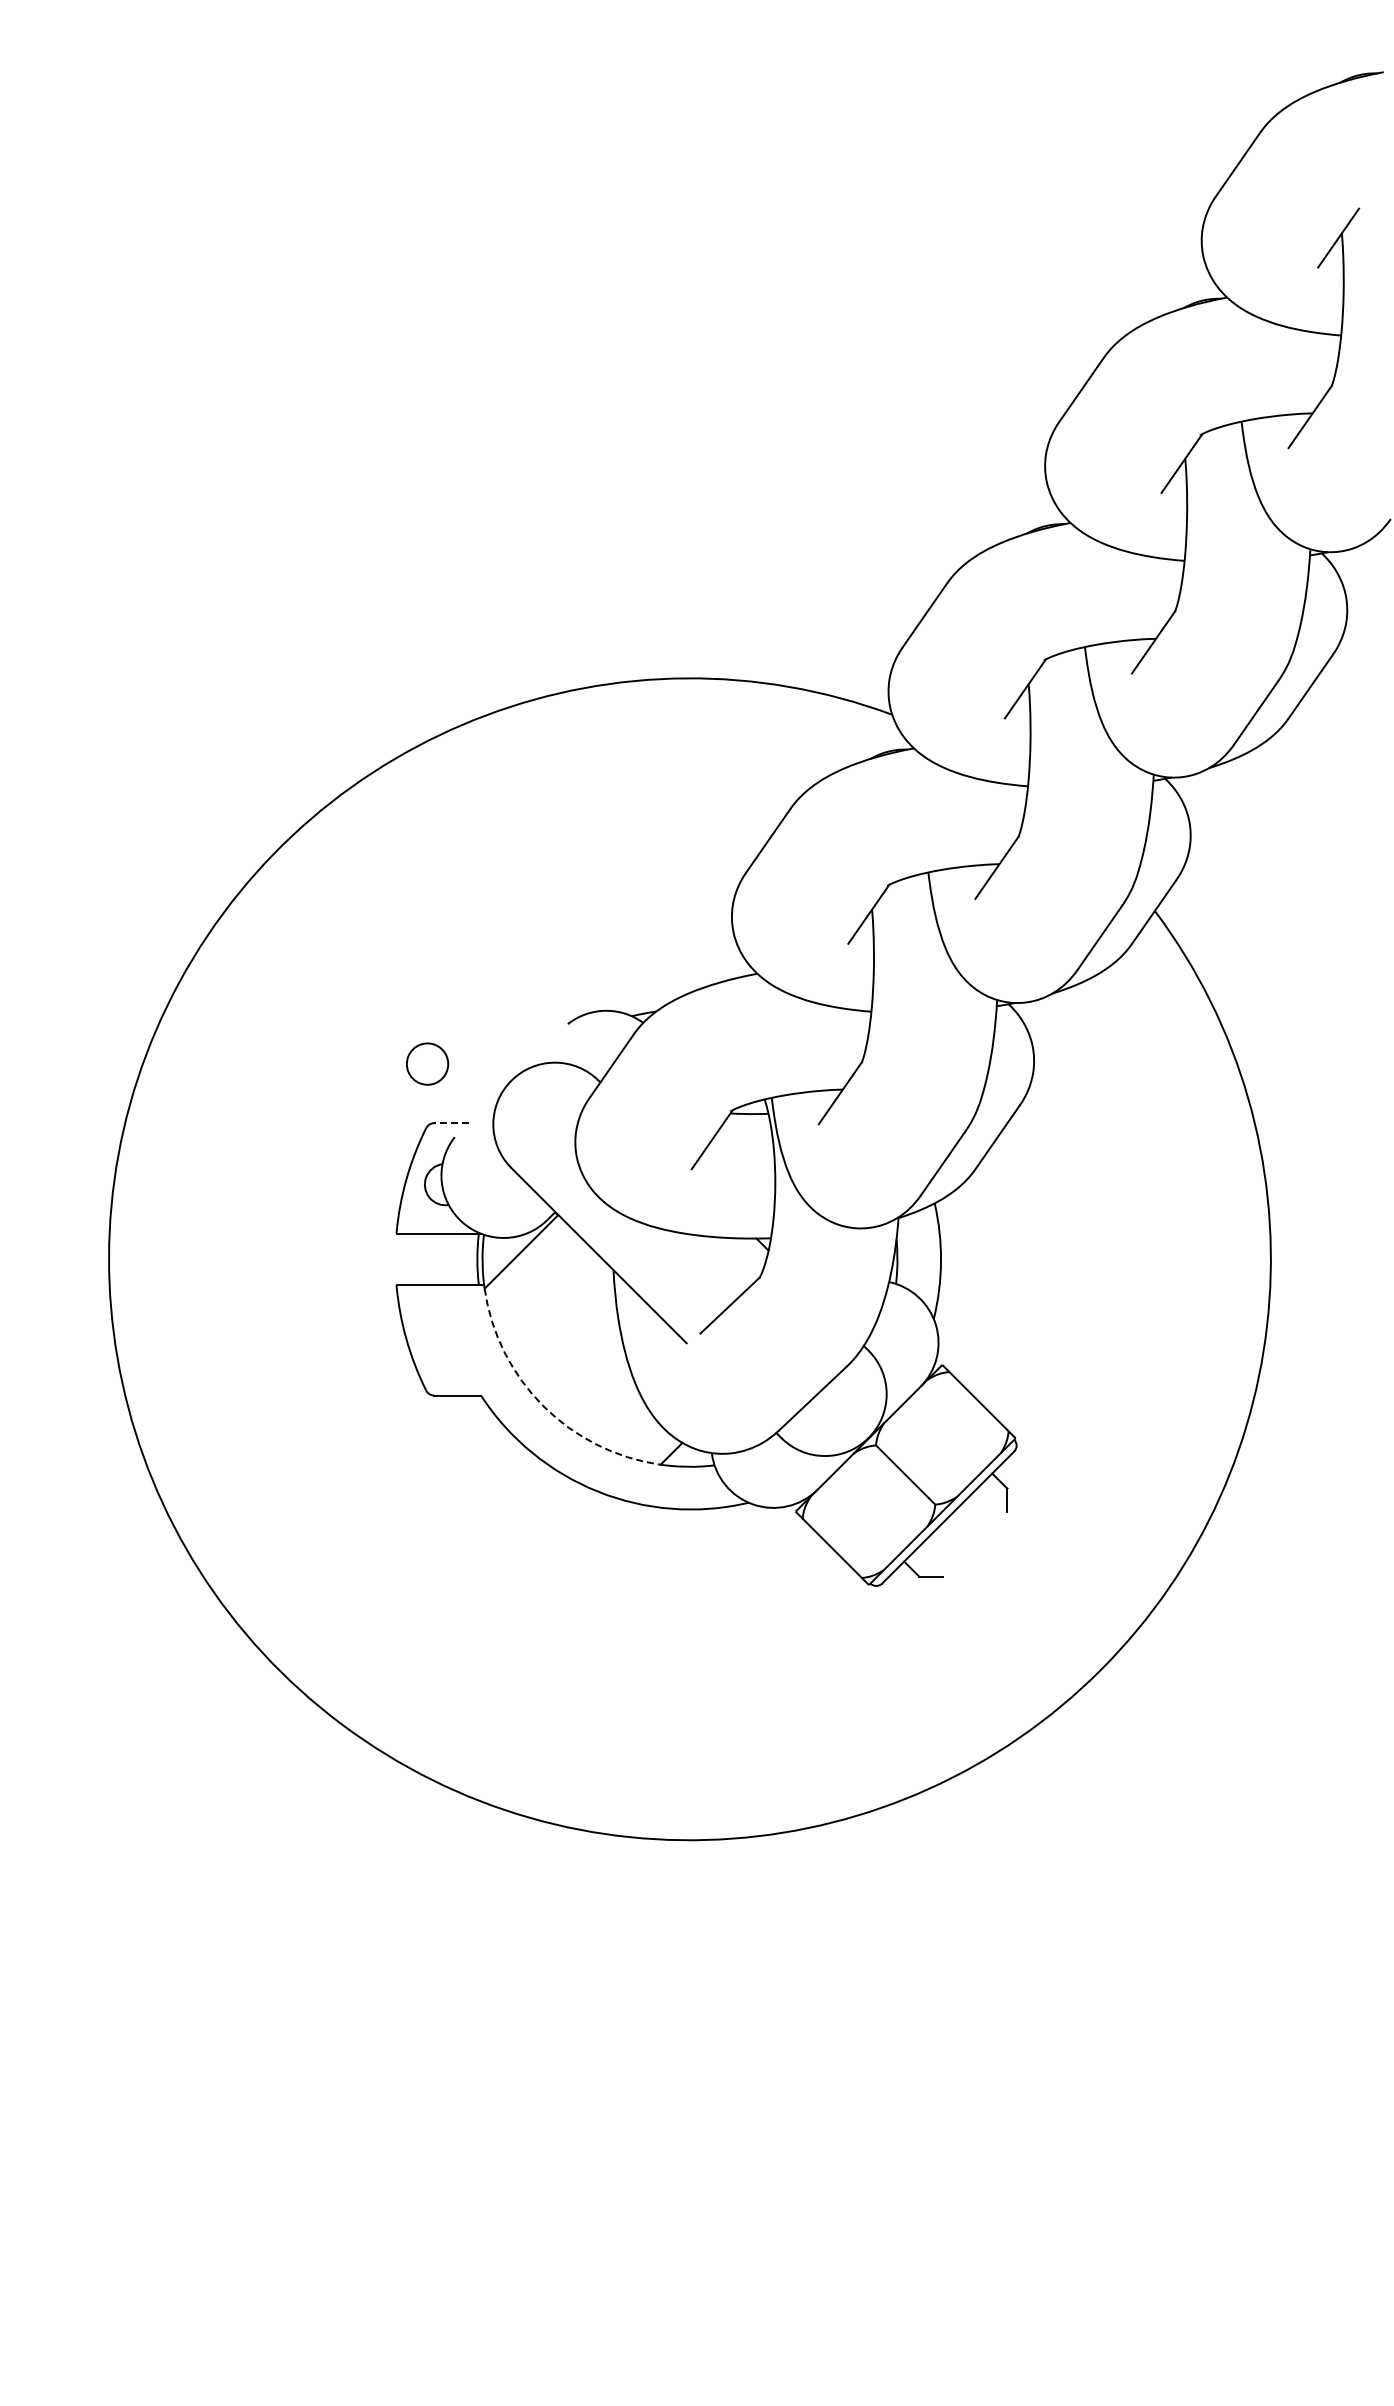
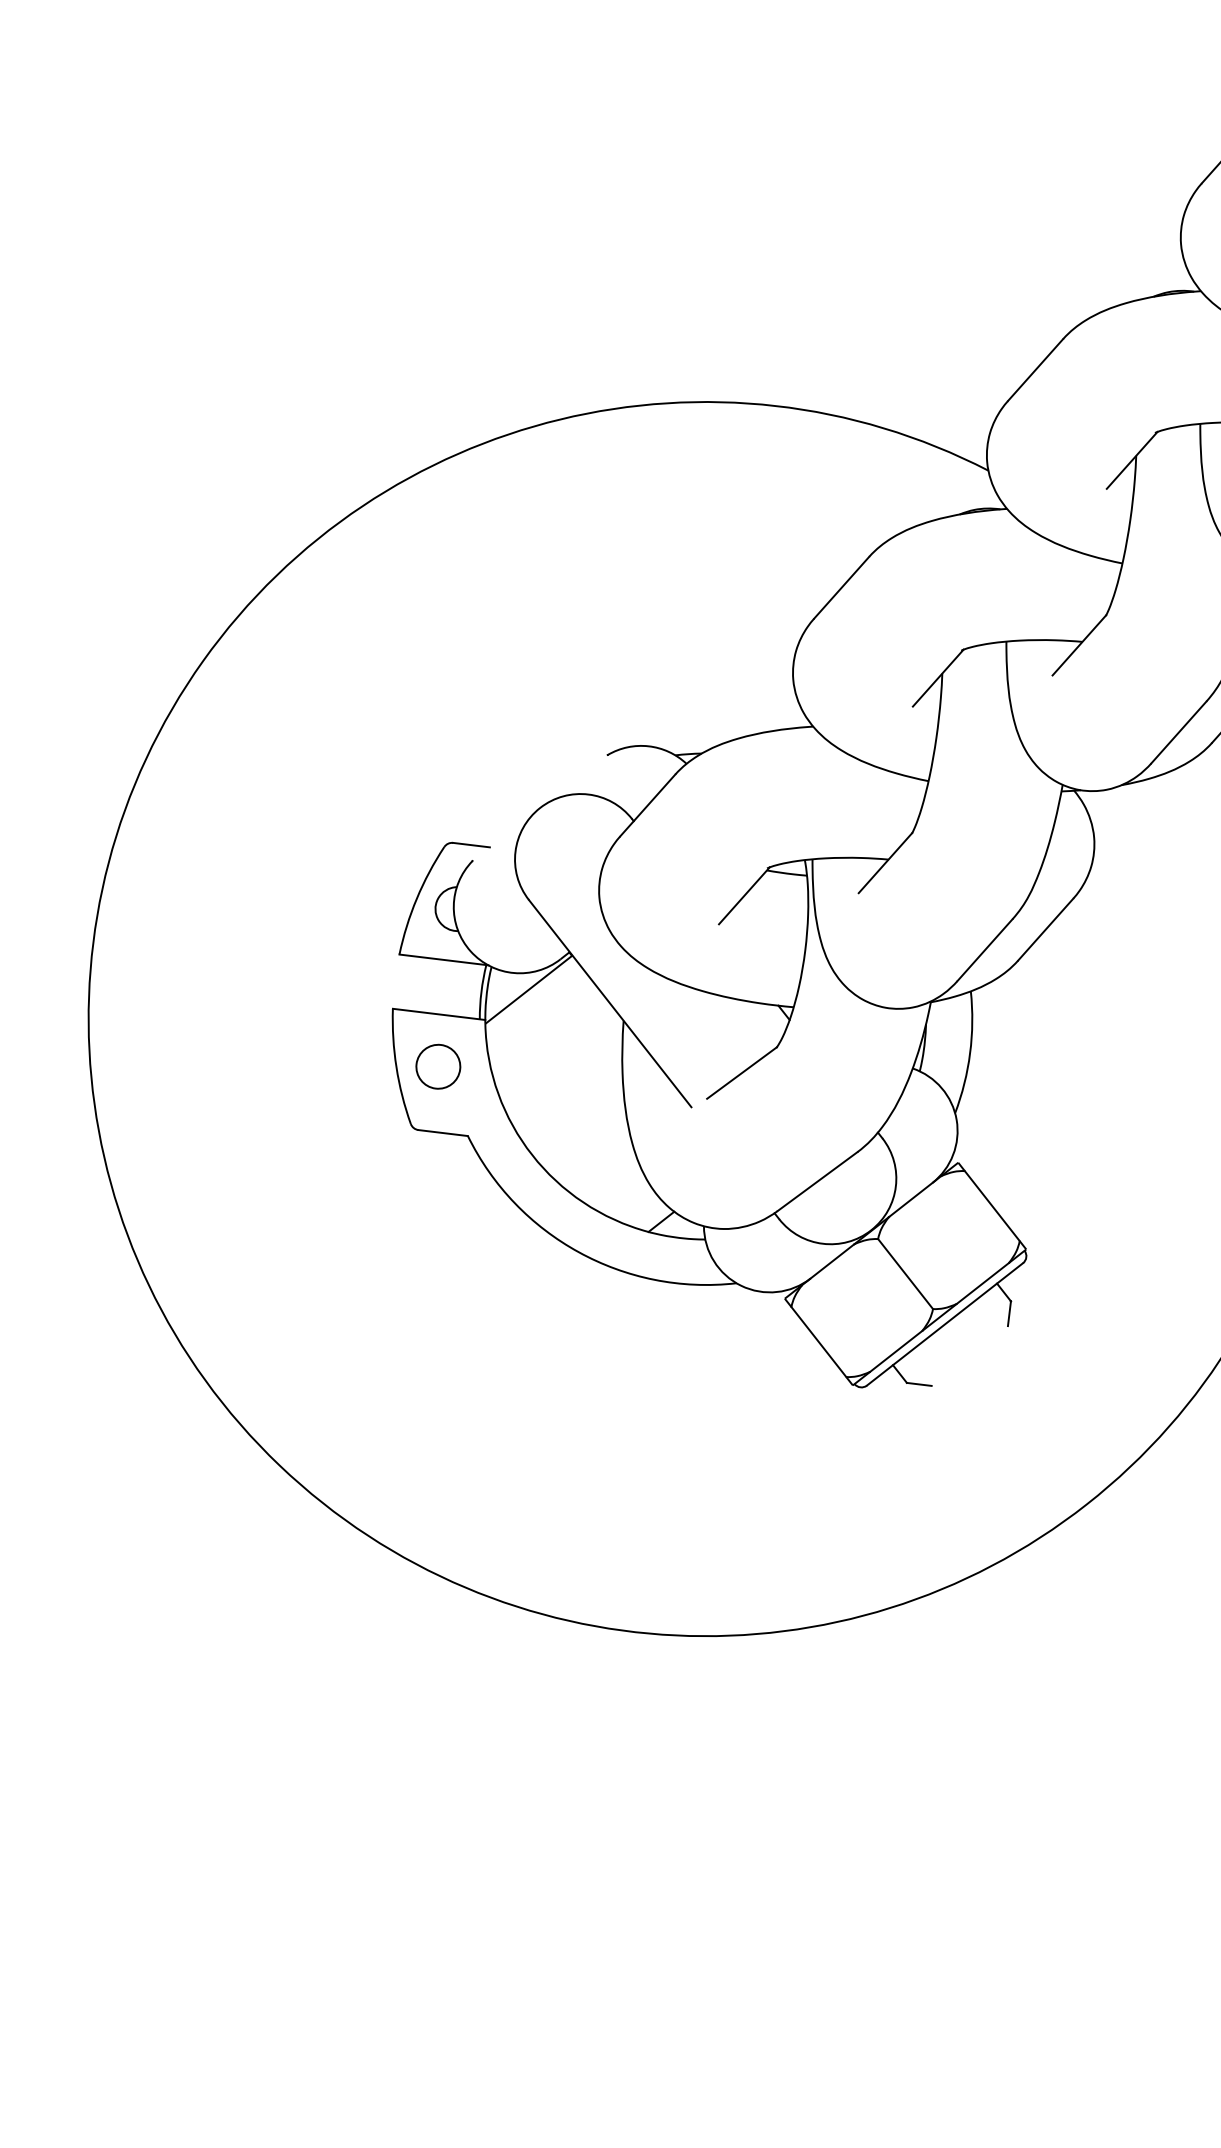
circle: (427, 1063) -> (438, 1066), moved
line: (450, 1123) -> (470, 845), dashed -> solid
arc: (543, 1406) -> (532, 1155), dashed -> solid

